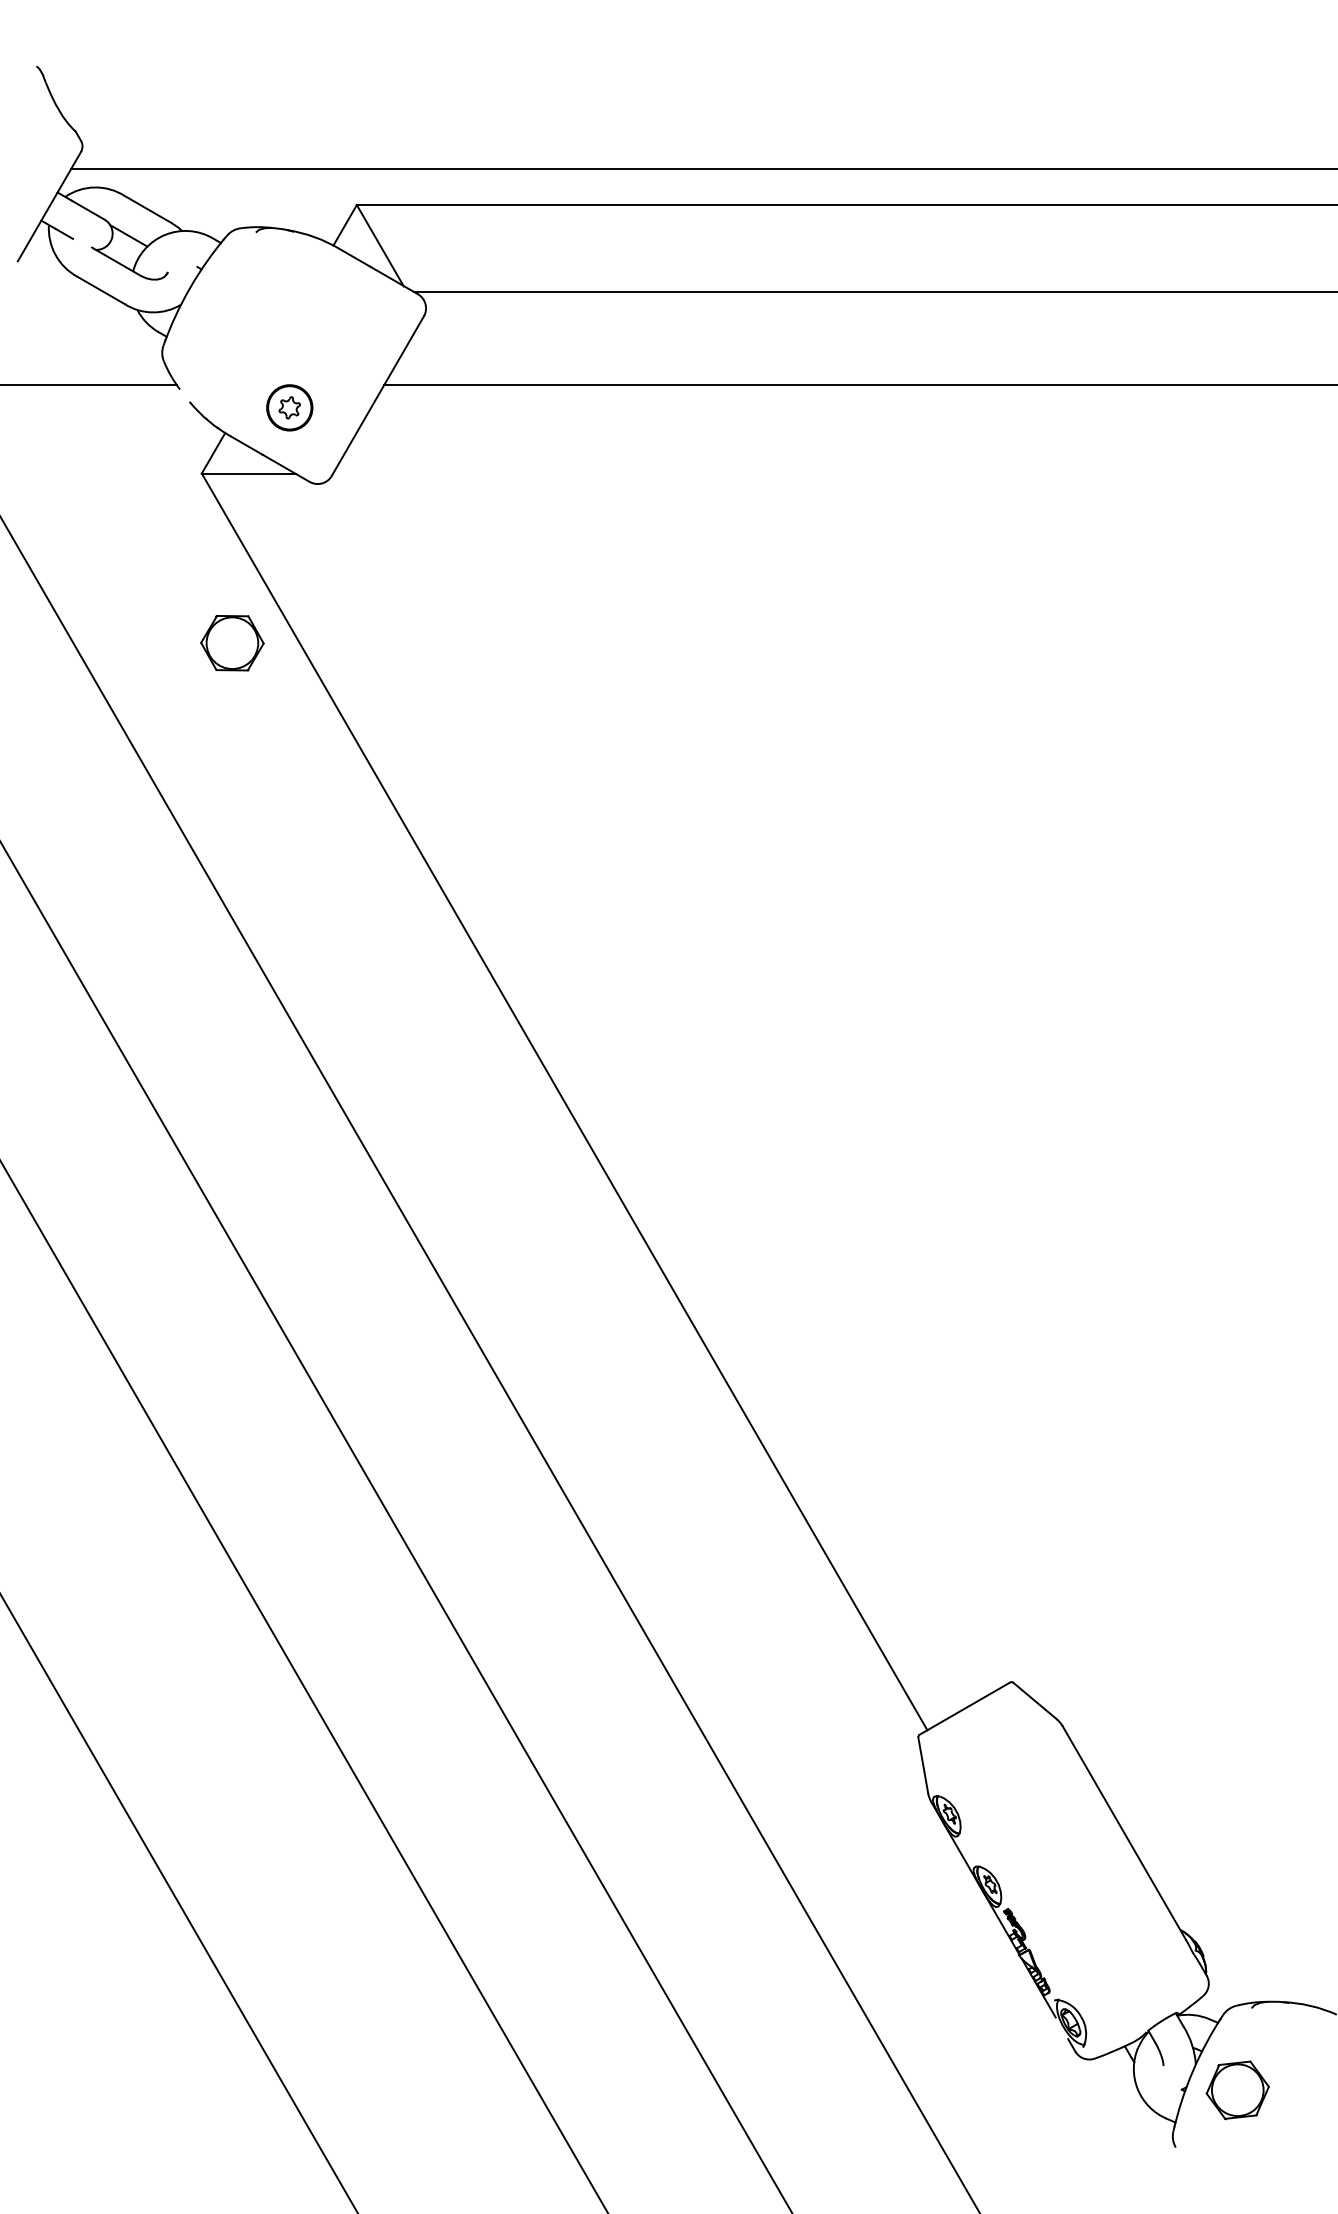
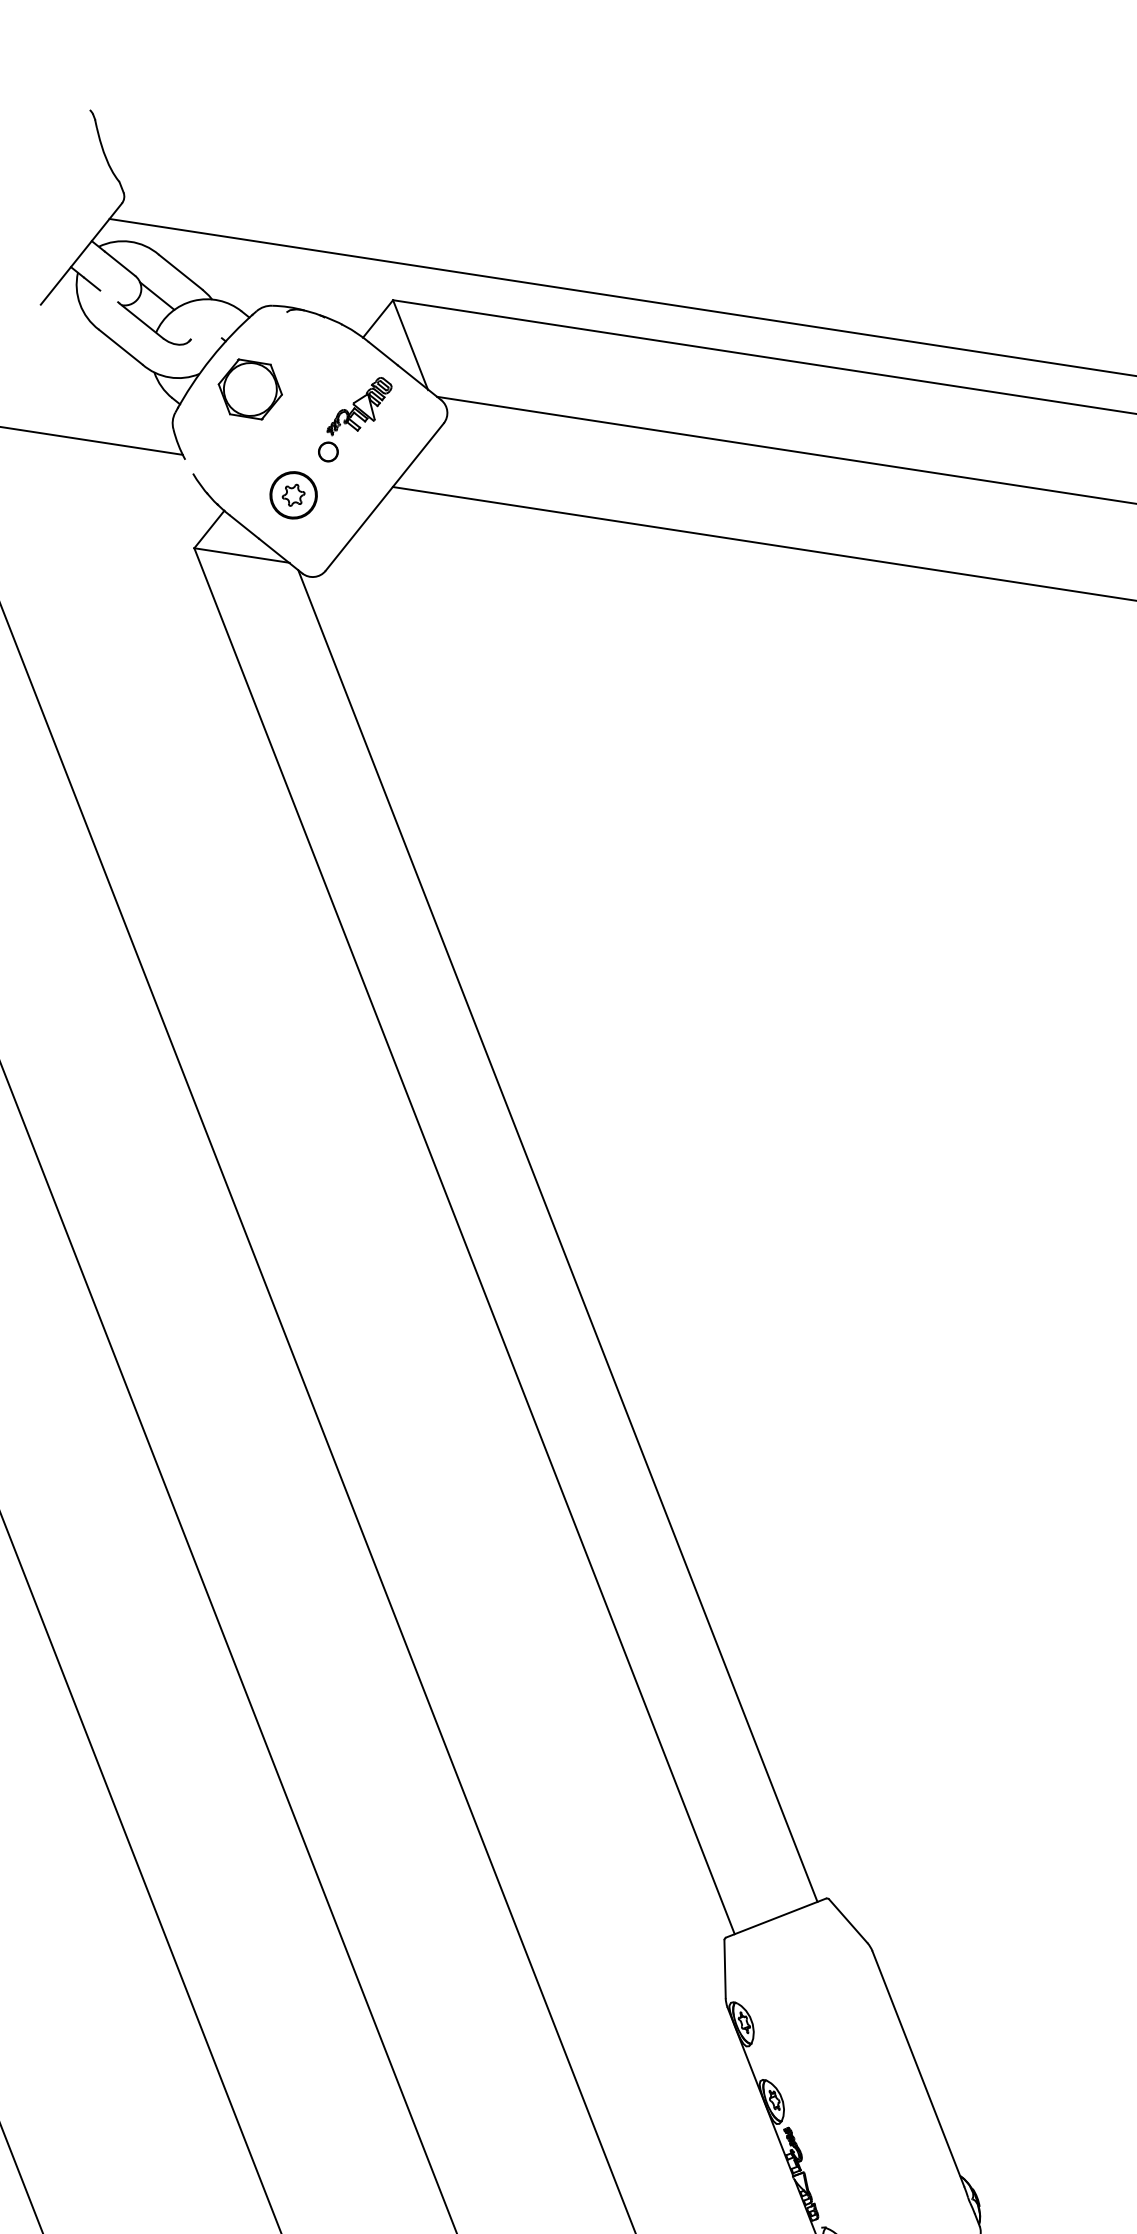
part: (337, 325) -> (354, 419), added
part: (232, 643) -> (250, 389), moved
line: (653, 1082) -> (557, 1235), added

